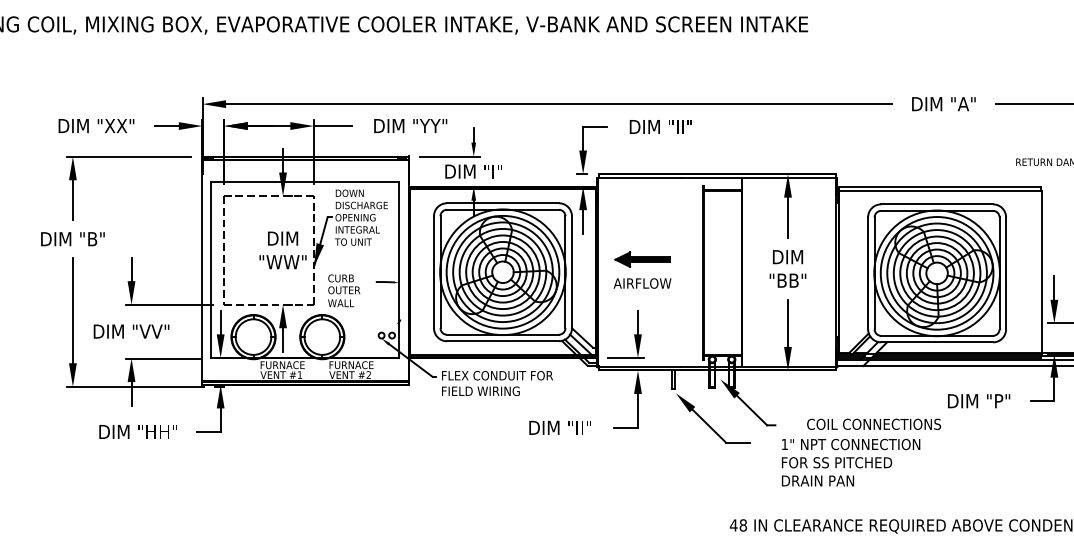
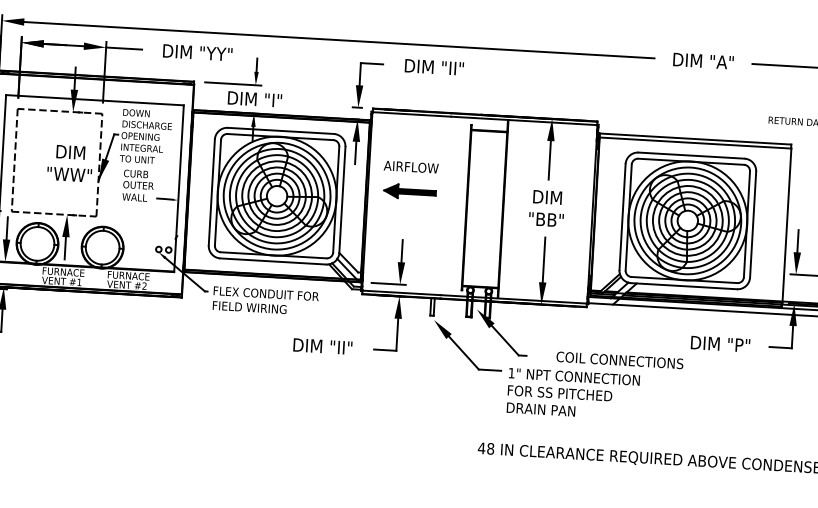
text: (642, 283) -> (411, 167), moved
text: (344, 290) -> (138, 185), moved
text: (851, 462) -> (573, 393), moved

